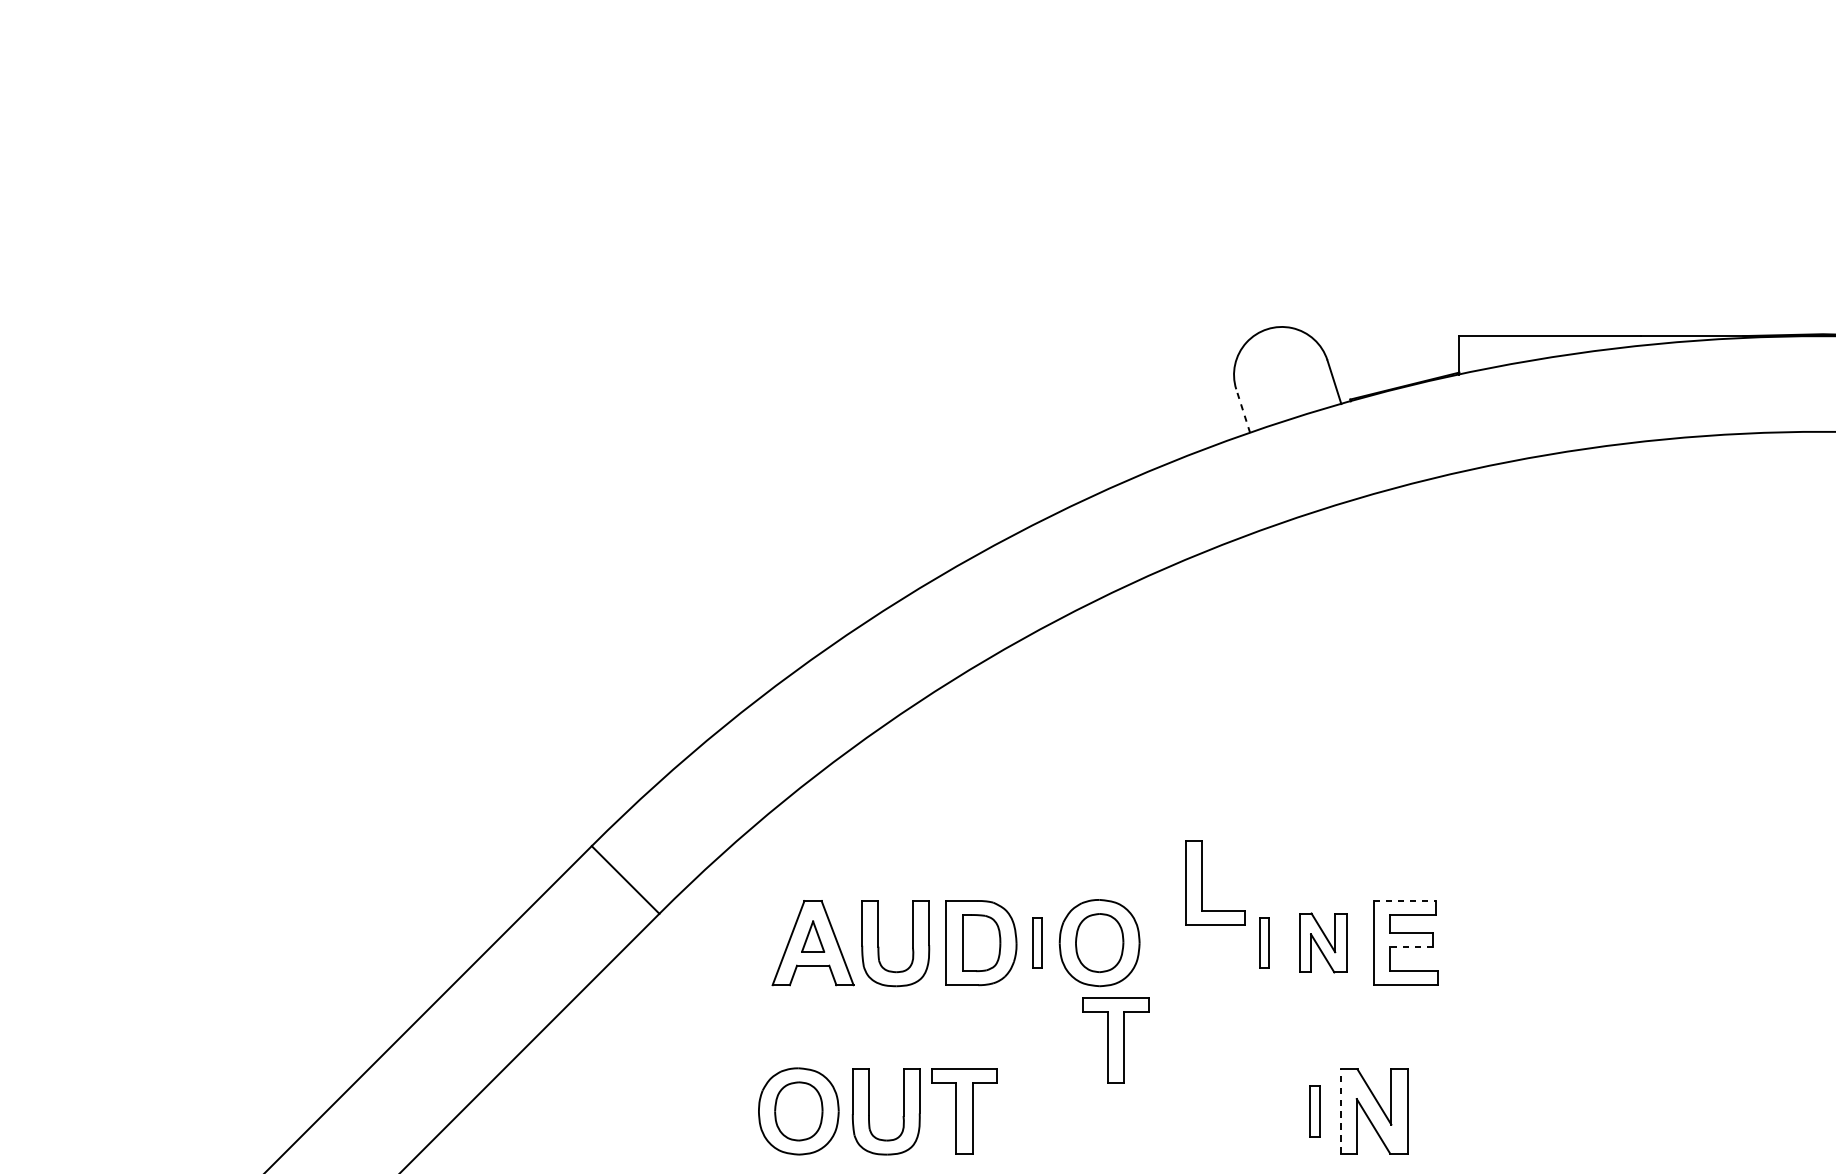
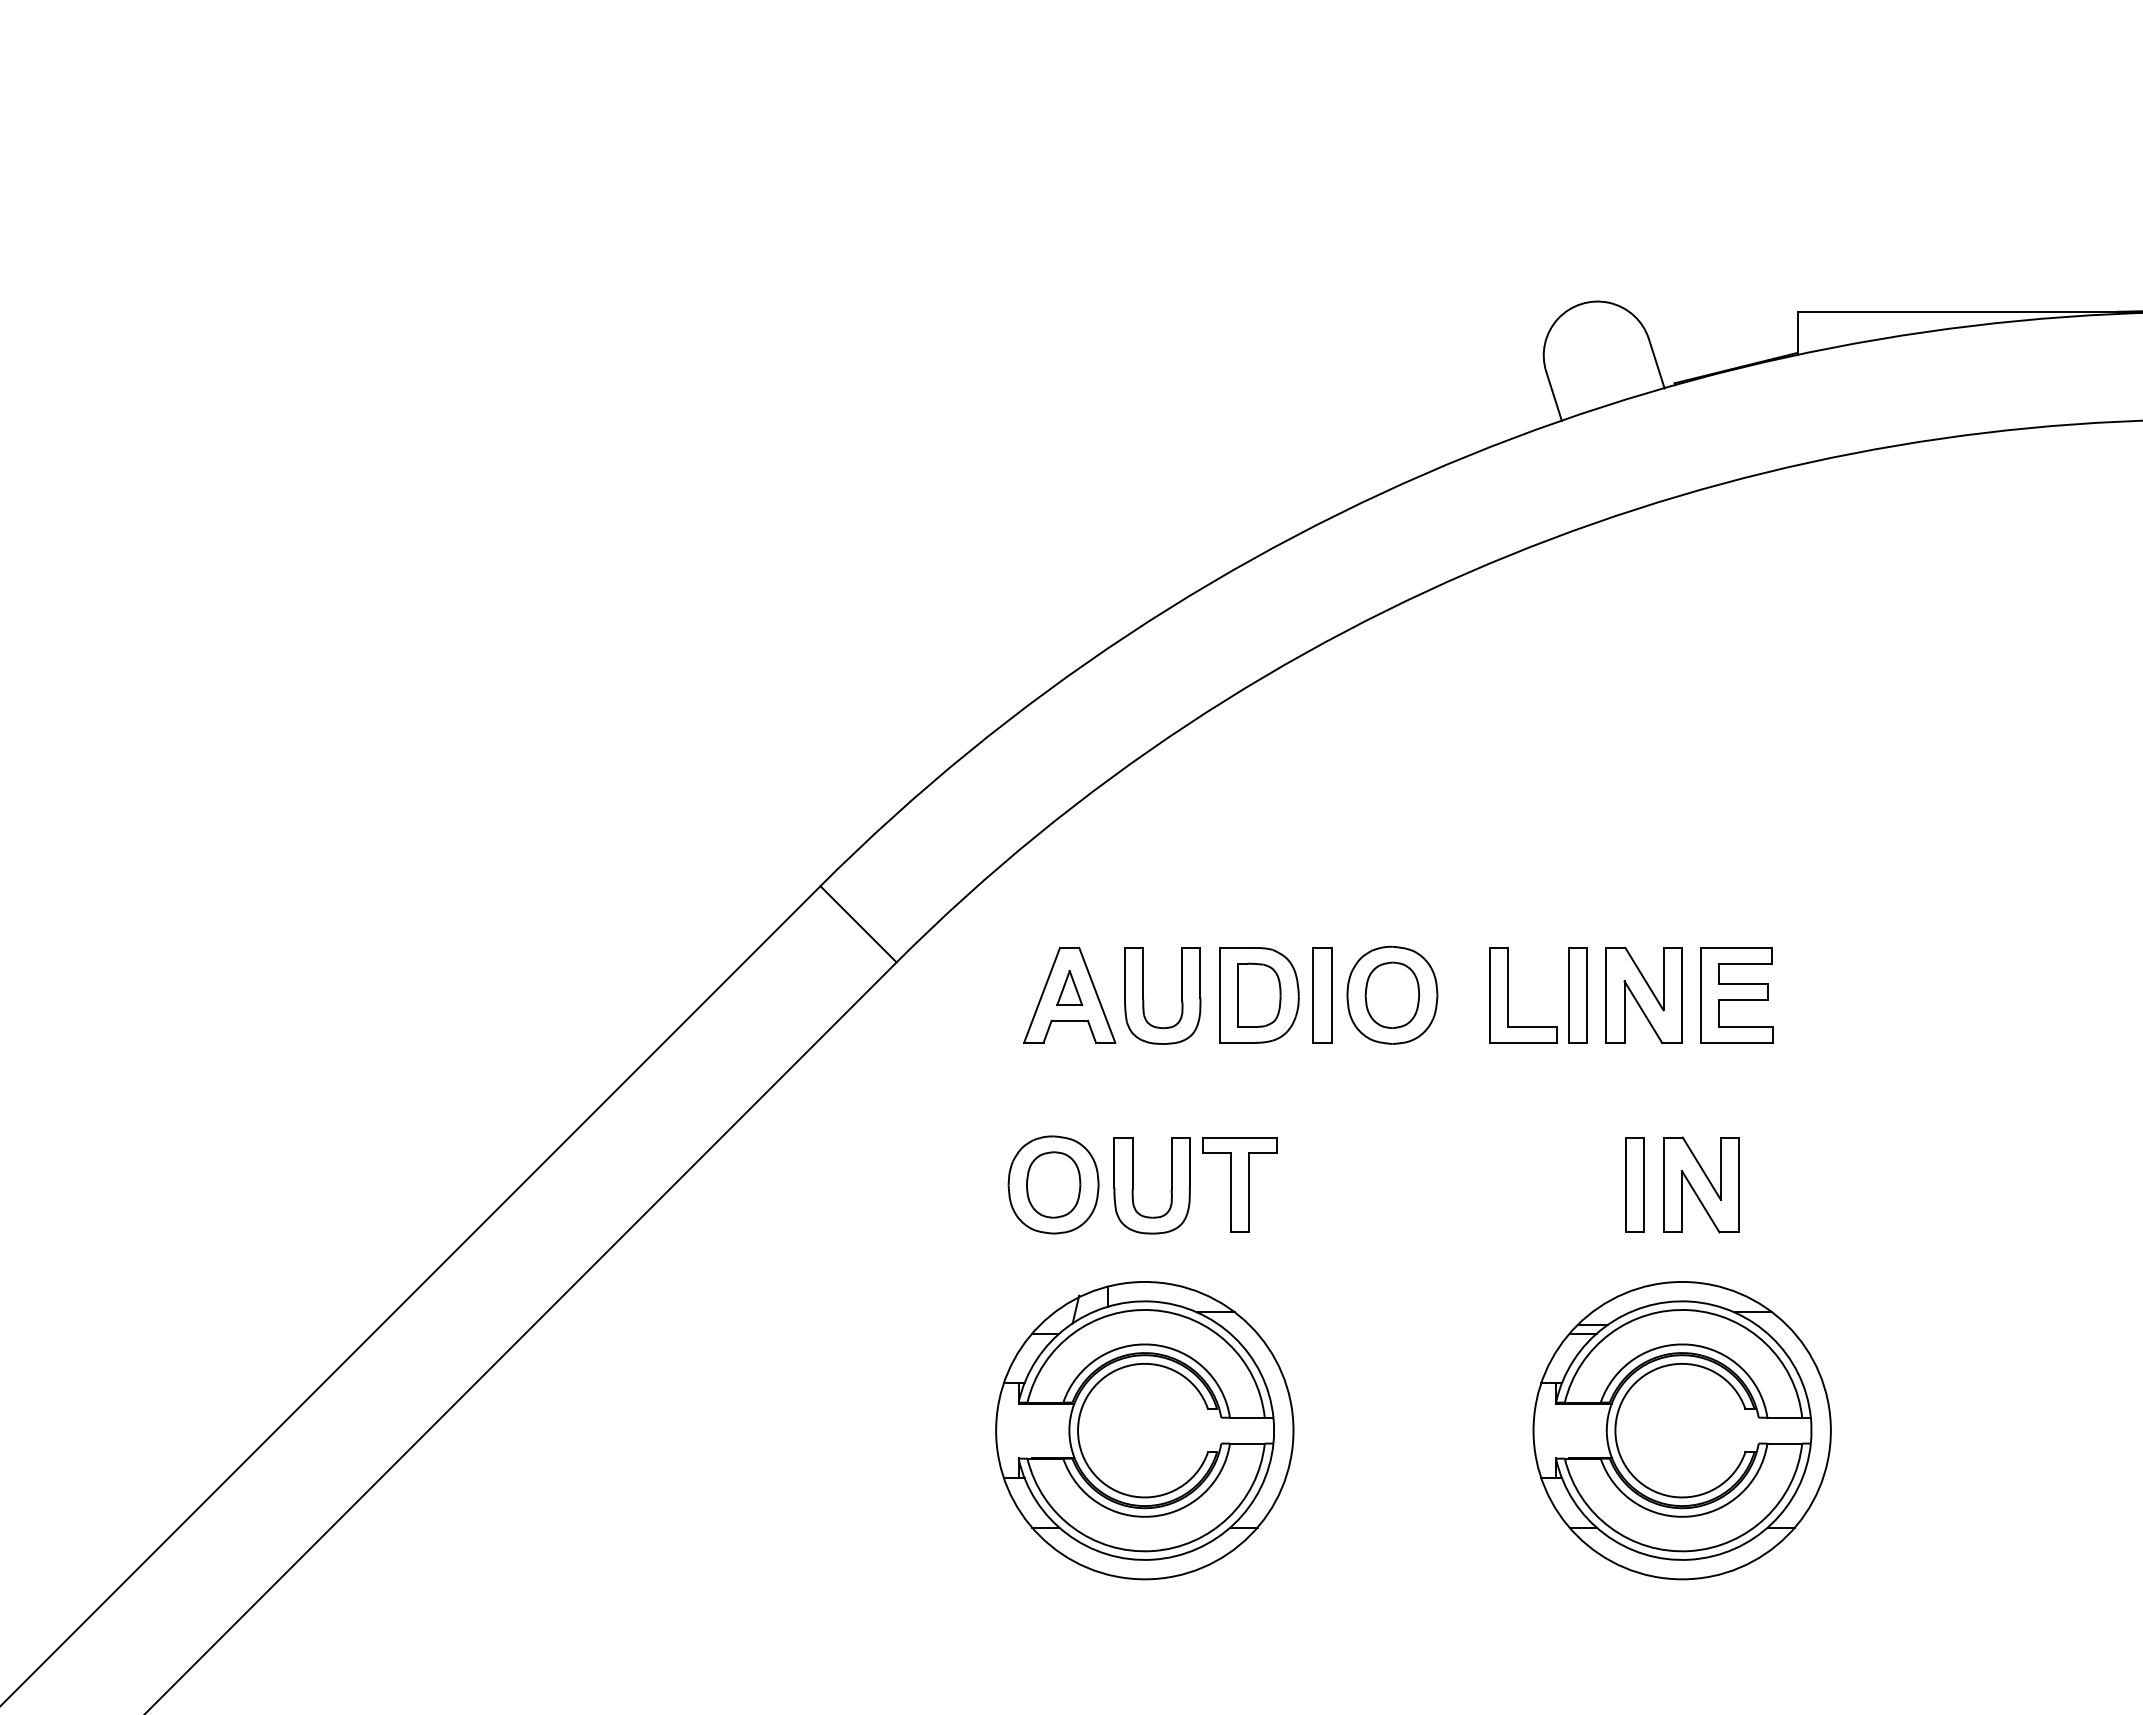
line: (1243, 411) -> (1554, 396), dashed -> solid
part: (1202, 882) -> (1508, 995), moved
line: (1405, 900) -> (1736, 947), dashed -> solid
part: (1322, 942) -> (1643, 994), size x1.43
part: (1037, 943) -> (1322, 995), size x1.67
part: (1264, 943) -> (1577, 995), size x1.67
line: (1411, 947) -> (1743, 1000), dashed -> solid
part: (1115, 1039) -> (1410, 1104), removed
part: (1314, 1111) -> (1634, 1184), size x1.67
line: (1340, 1111) -> (1663, 1184), dashed -> solid

